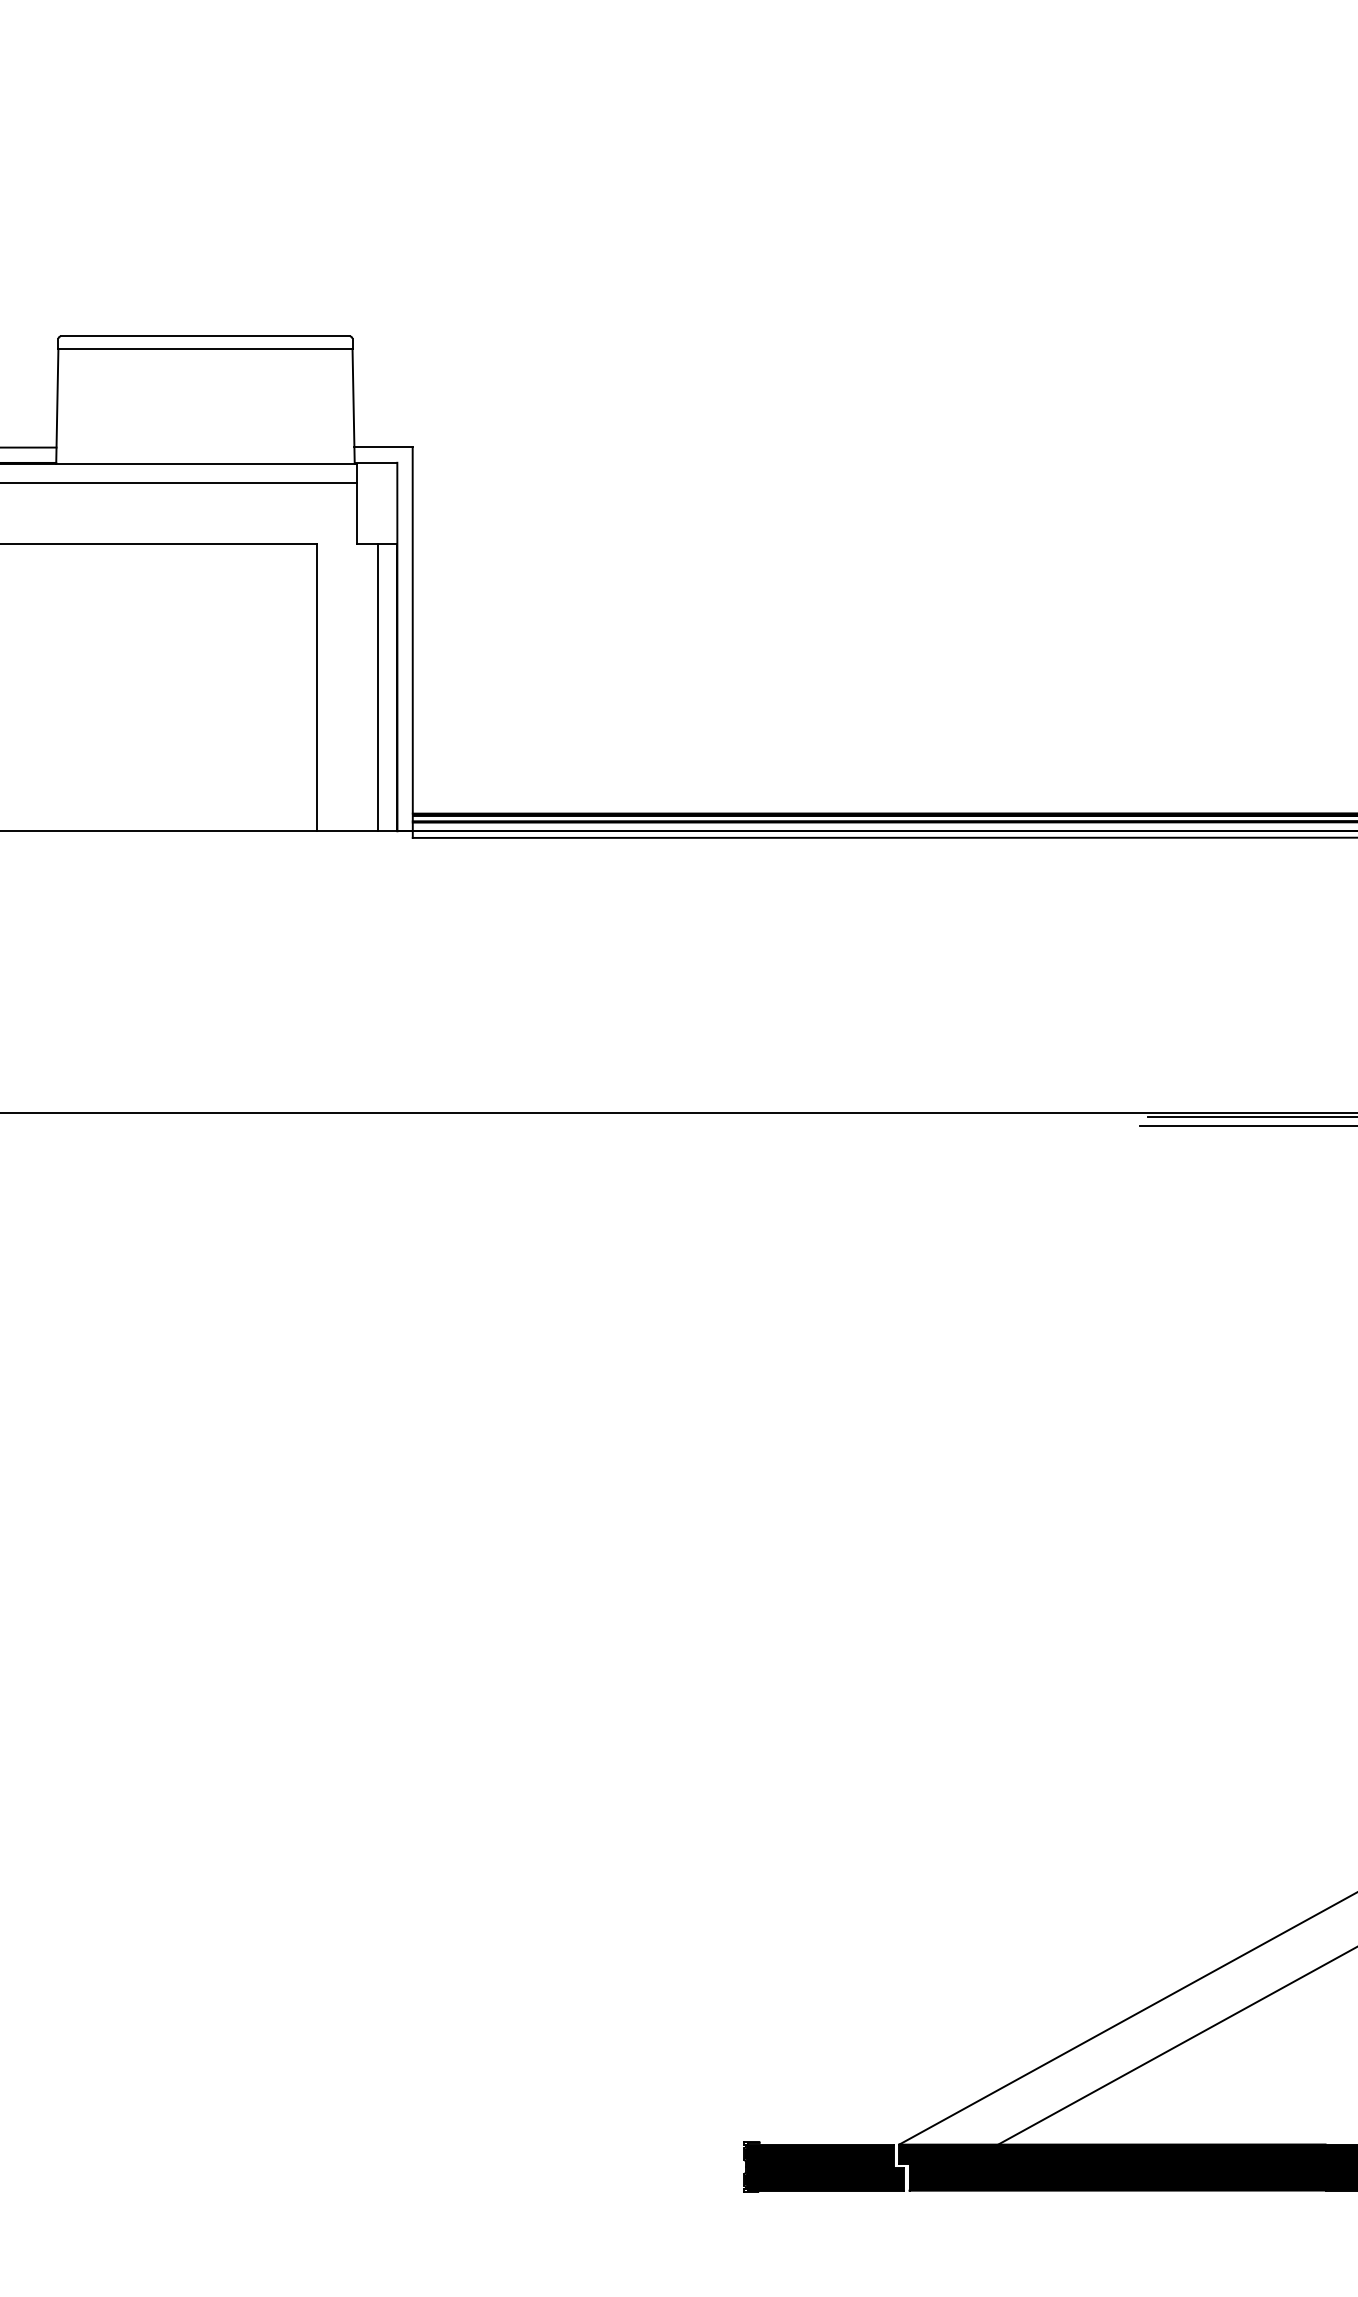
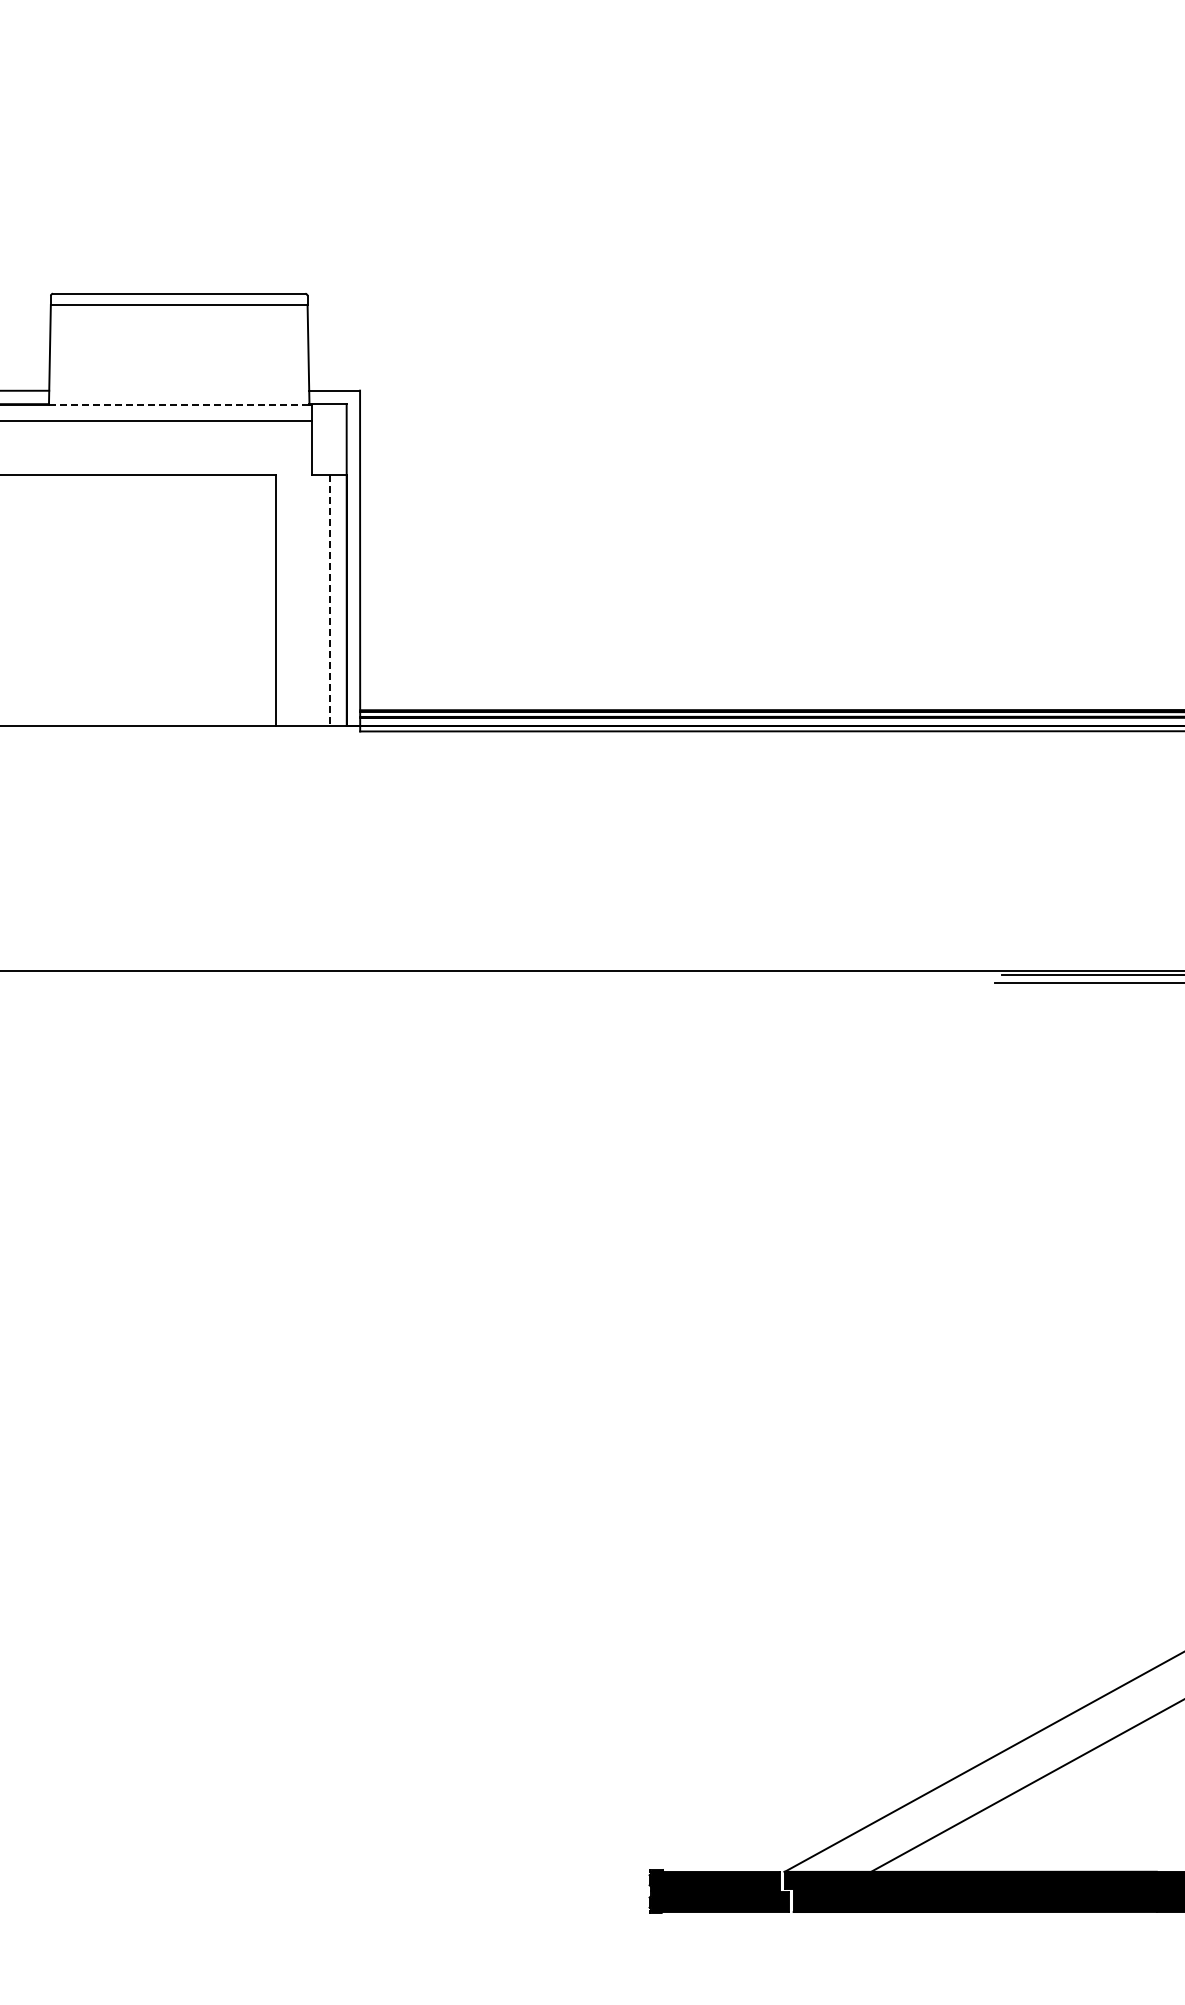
line: (204, 463) -> (178, 404), solid -> dashed
line: (378, 687) -> (330, 600), solid -> dashed

